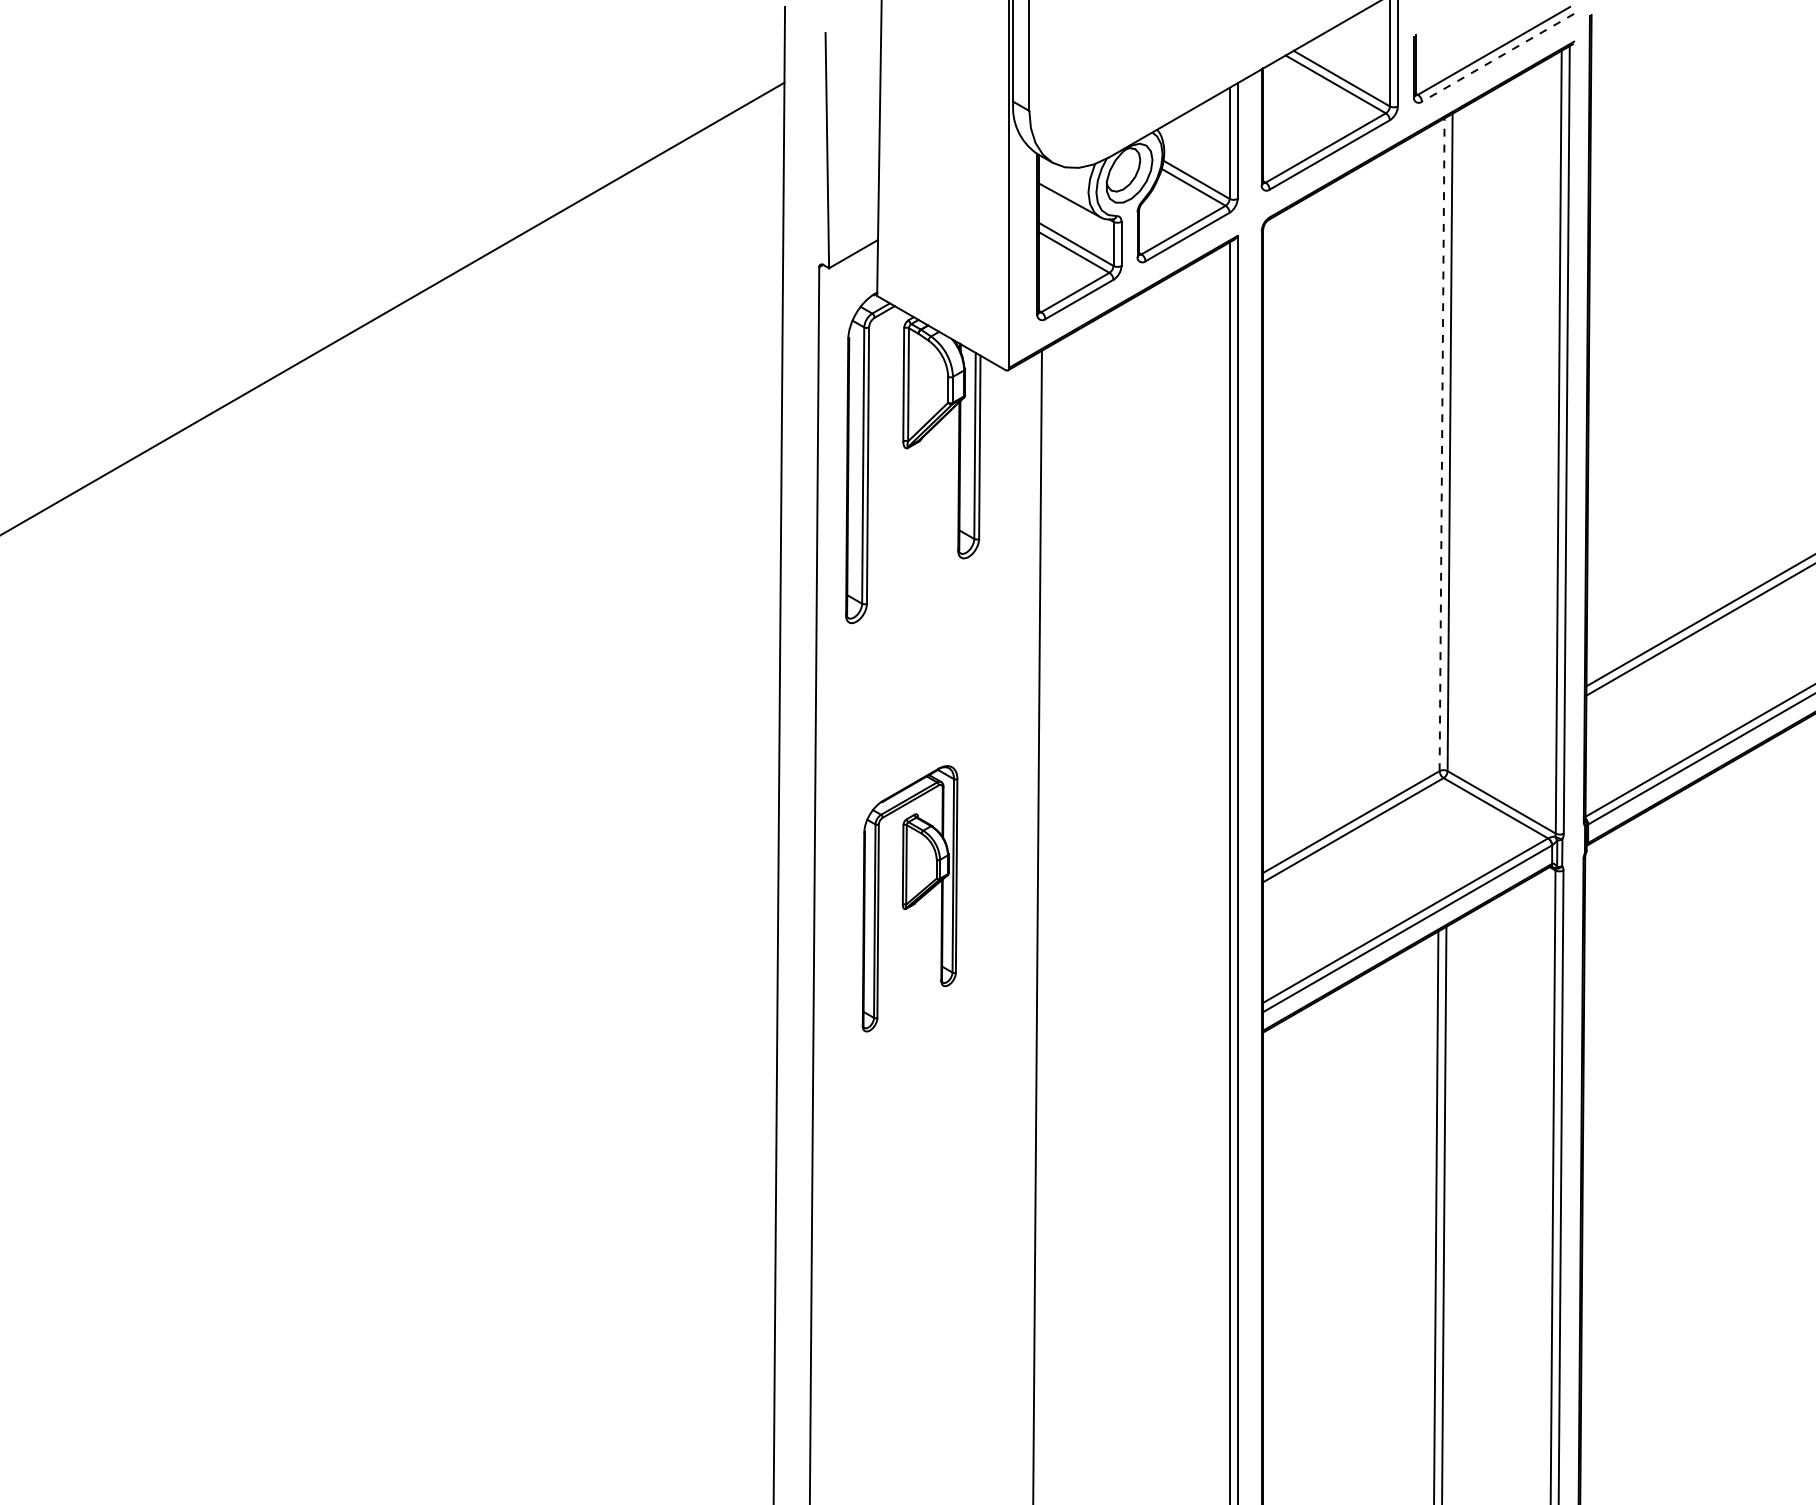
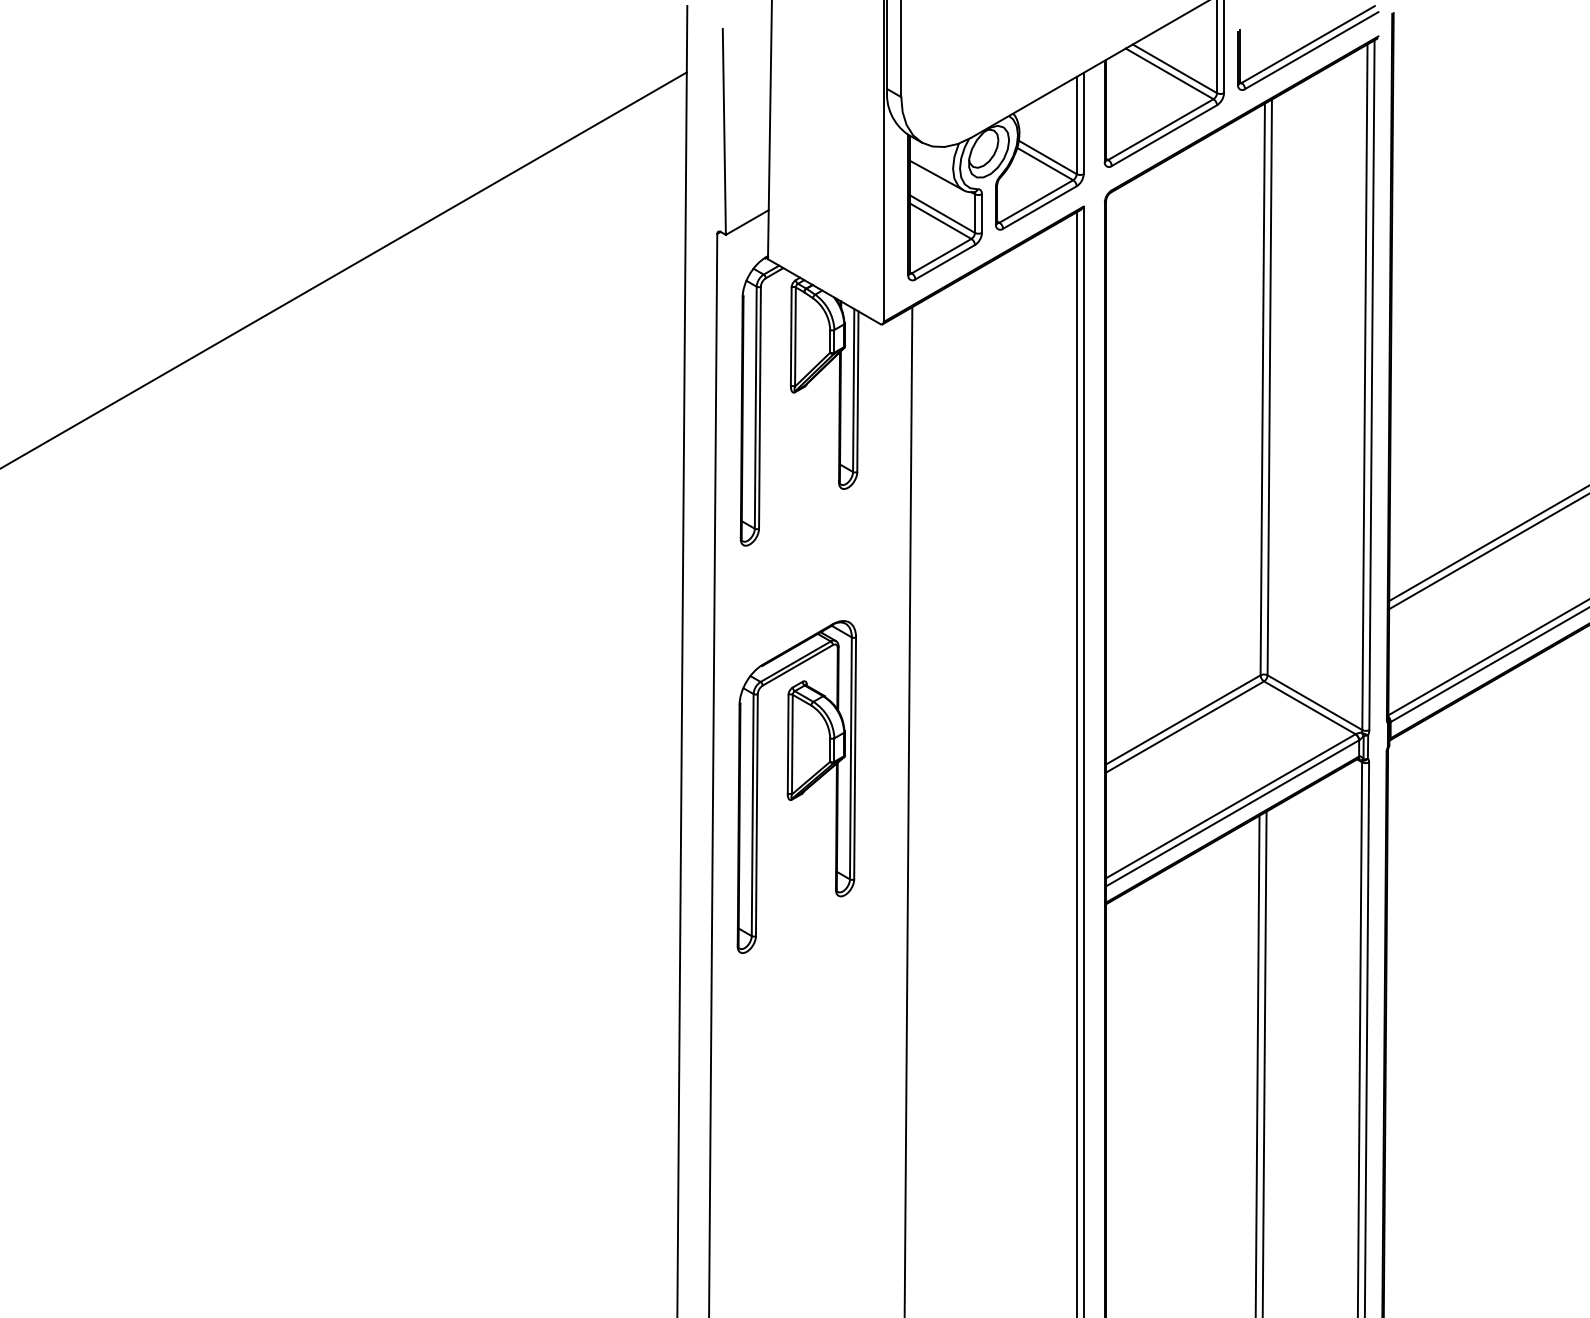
line: (1498, 57) -> (1312, 50), dashed -> solid
line: (1442, 444) -> (1263, 389), dashed -> solid
part: (909, 898) -> (796, 786), size x1.43

